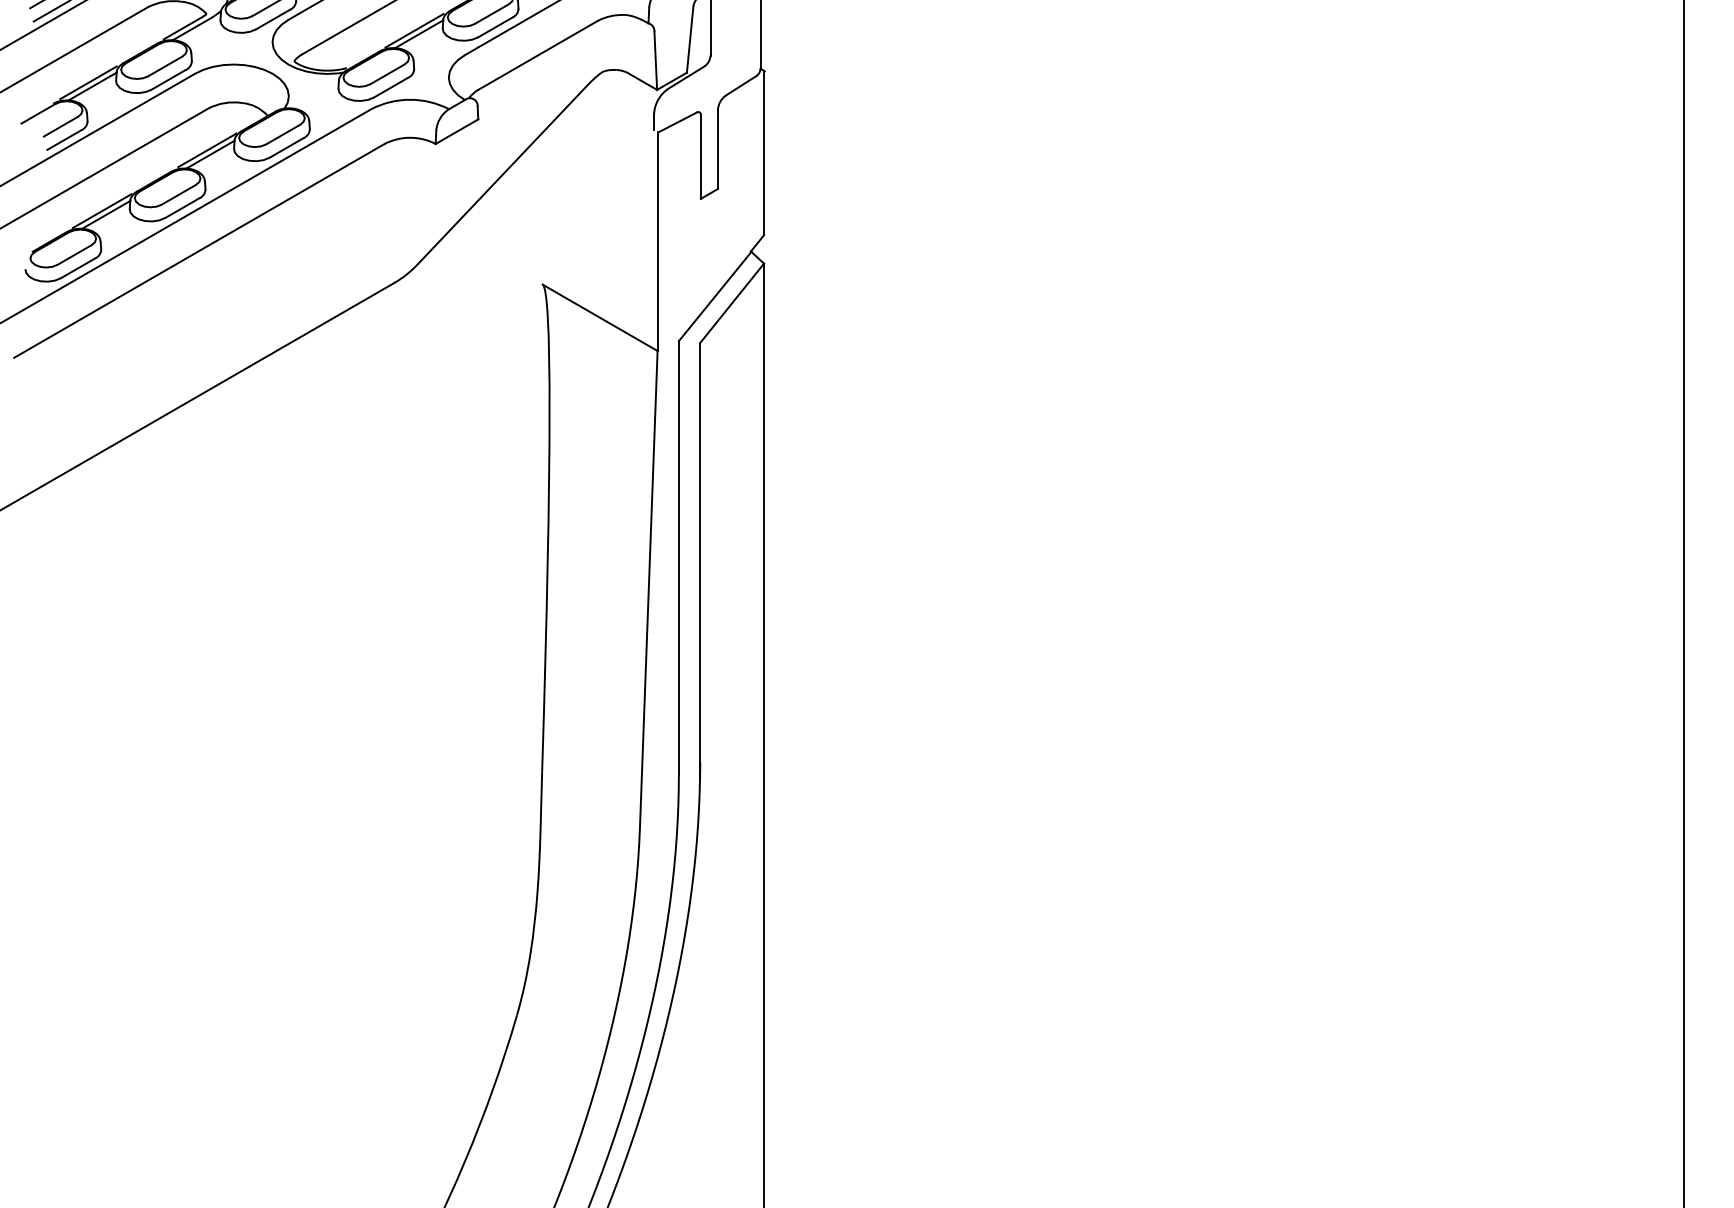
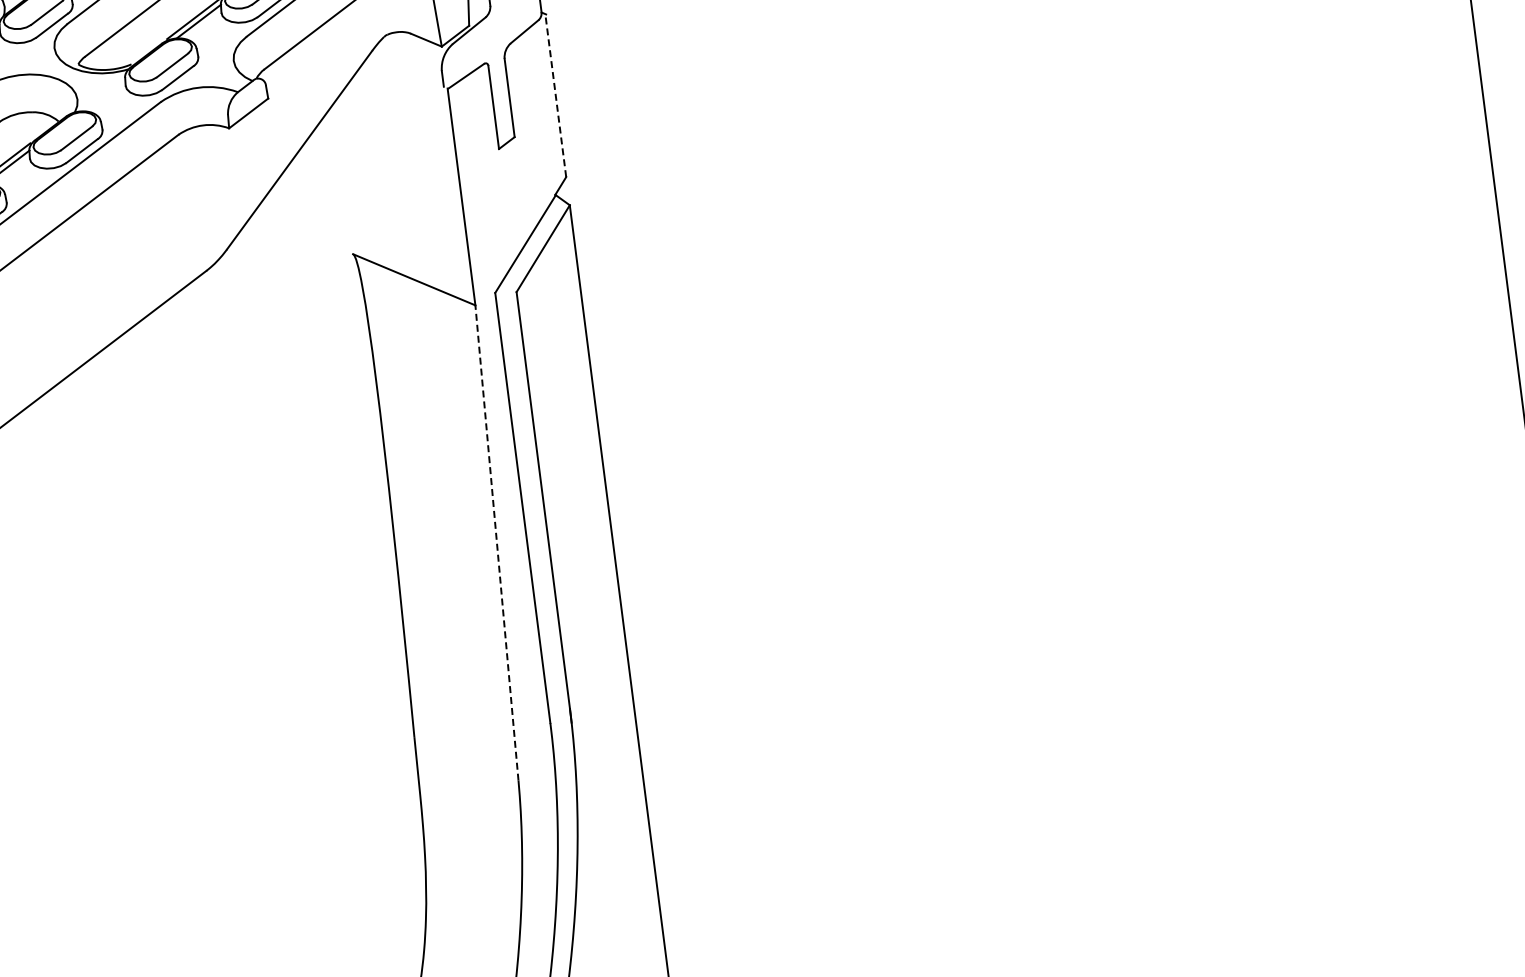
line: (764, 152) -> (556, 95), solid -> dashed
line: (648, 589) -> (496, 542), solid -> dashed

